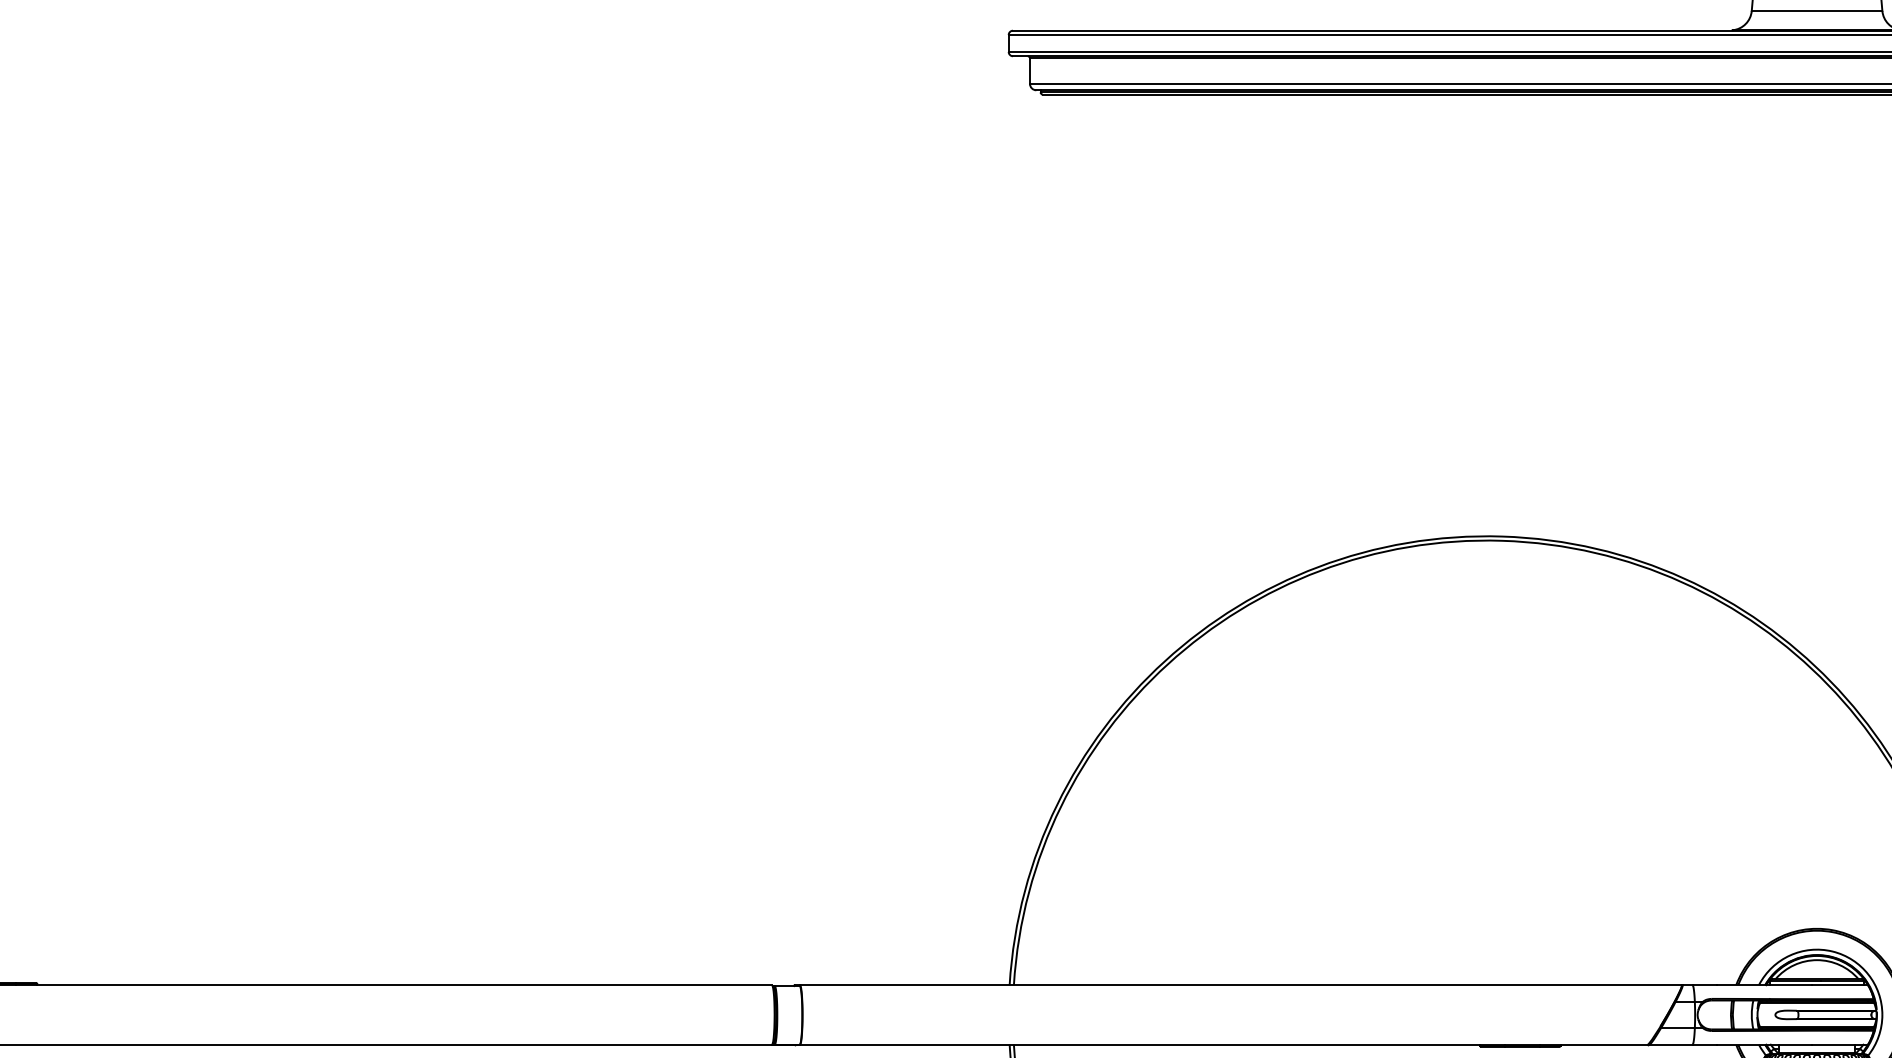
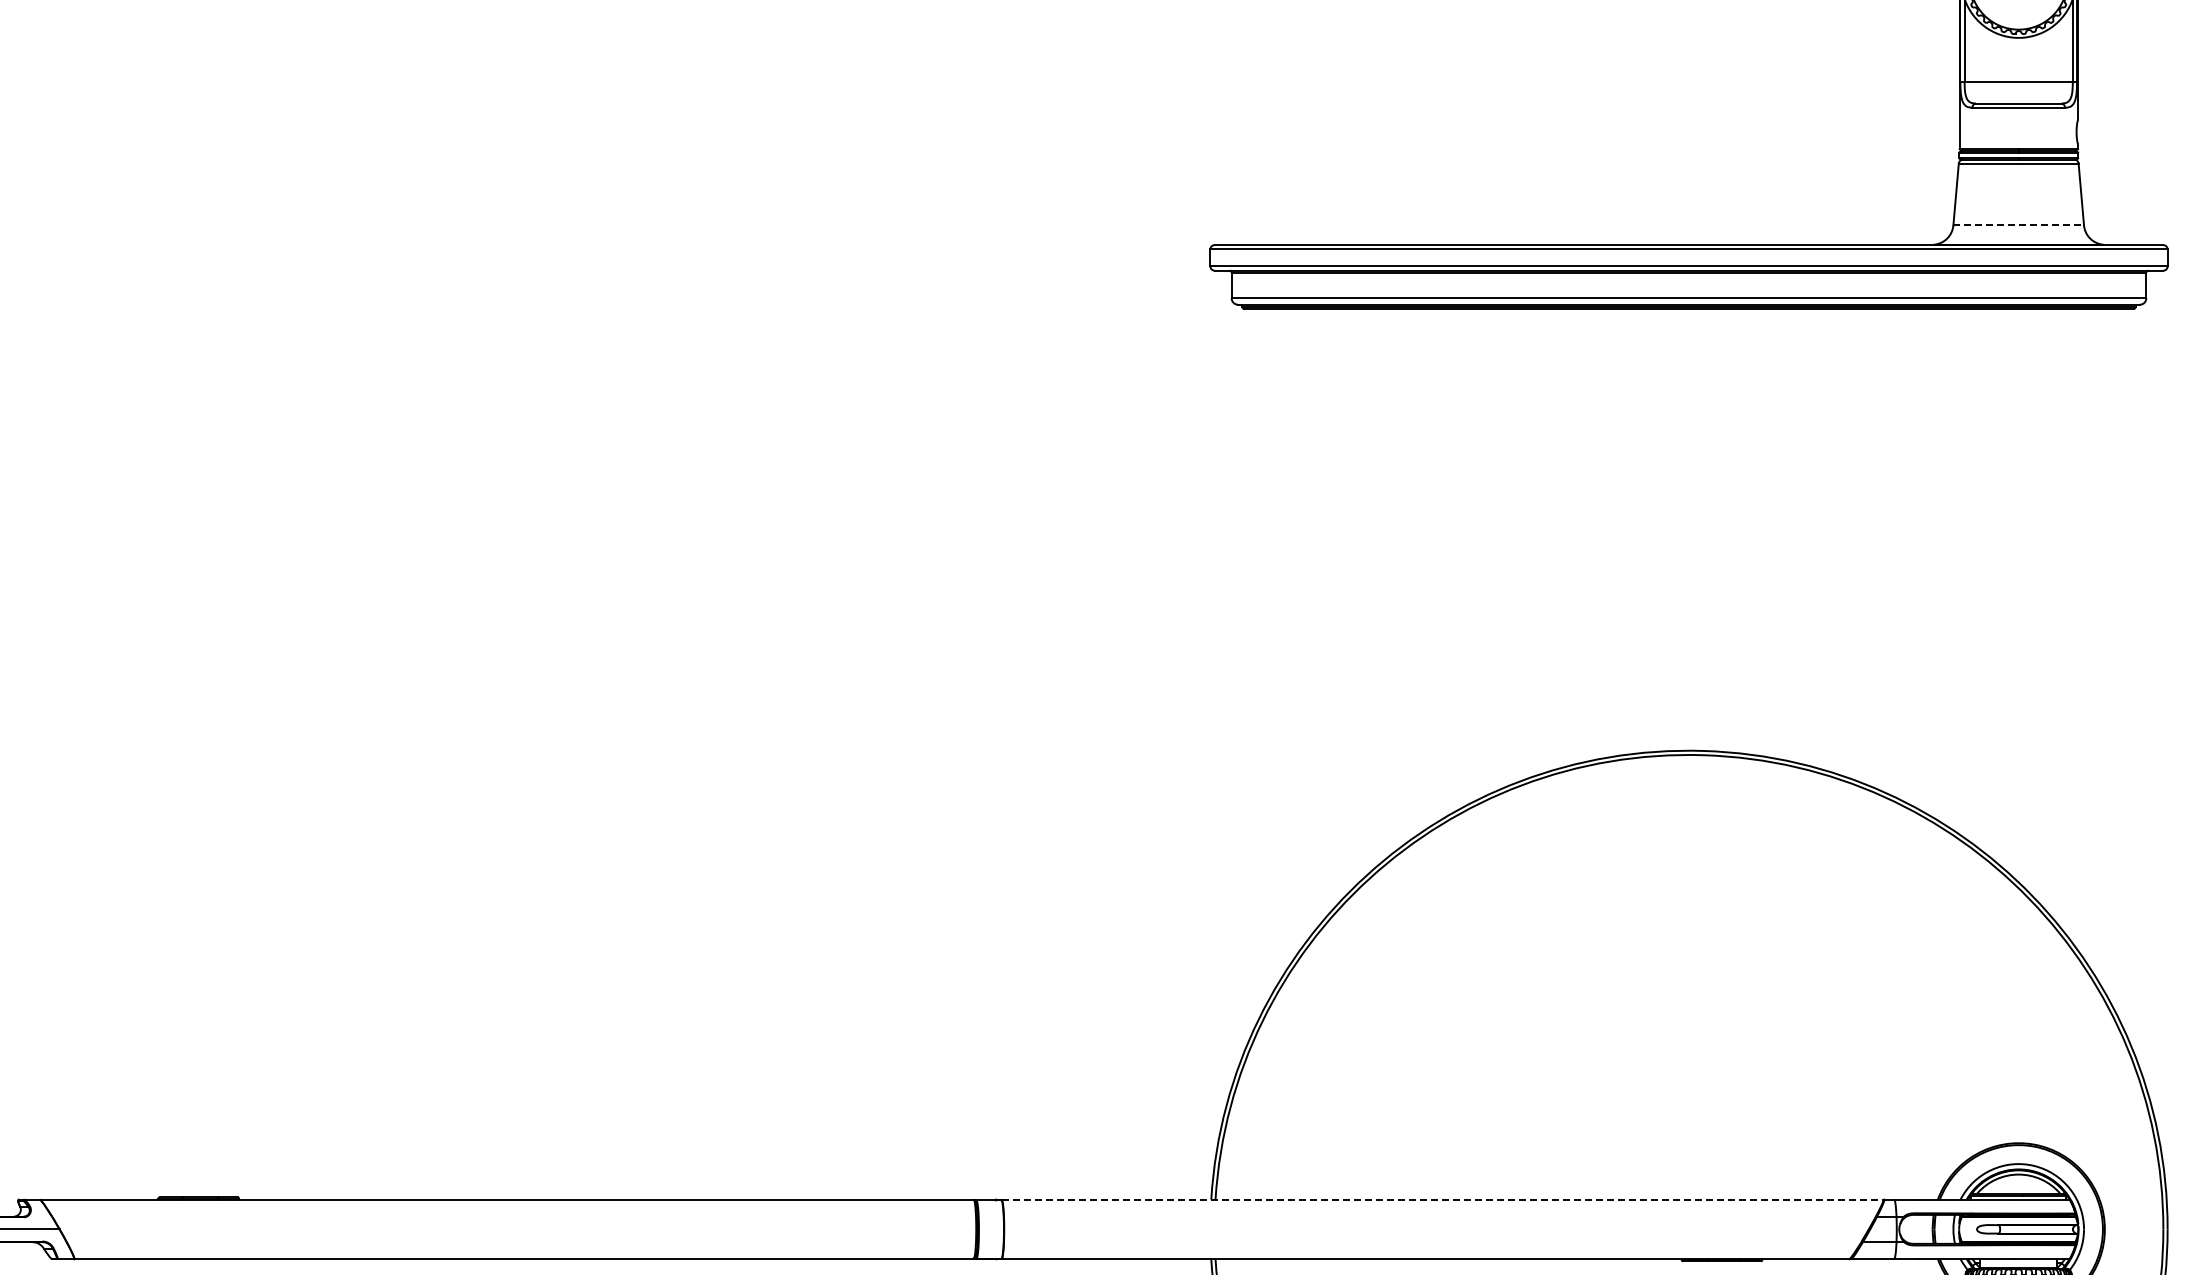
line: (1817, 11) -> (2019, 225), solid -> dashed
line: (1240, 985) -> (1442, 1199), solid -> dashed

